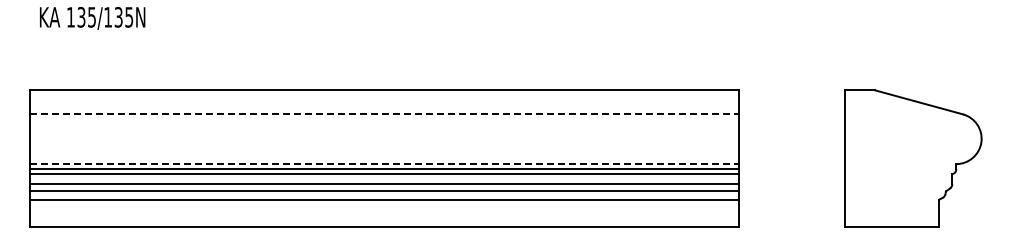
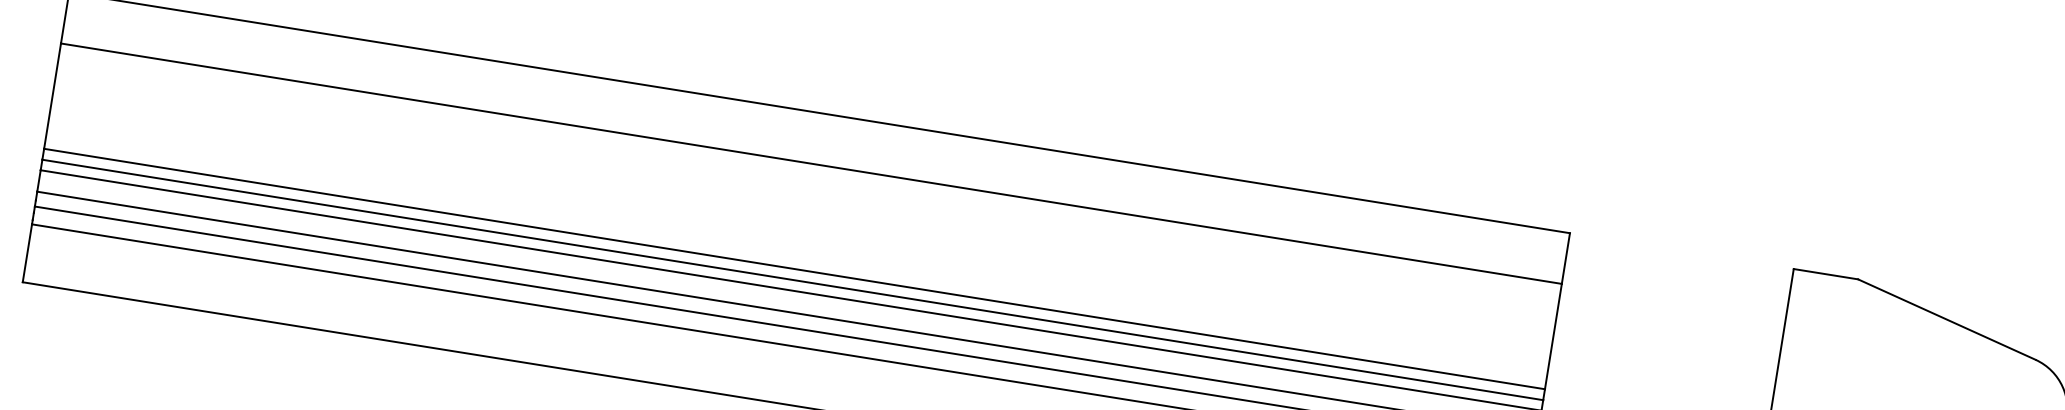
line: (385, 114) -> (812, 164), dashed -> solid
line: (385, 164) -> (795, 270), dashed -> solid

